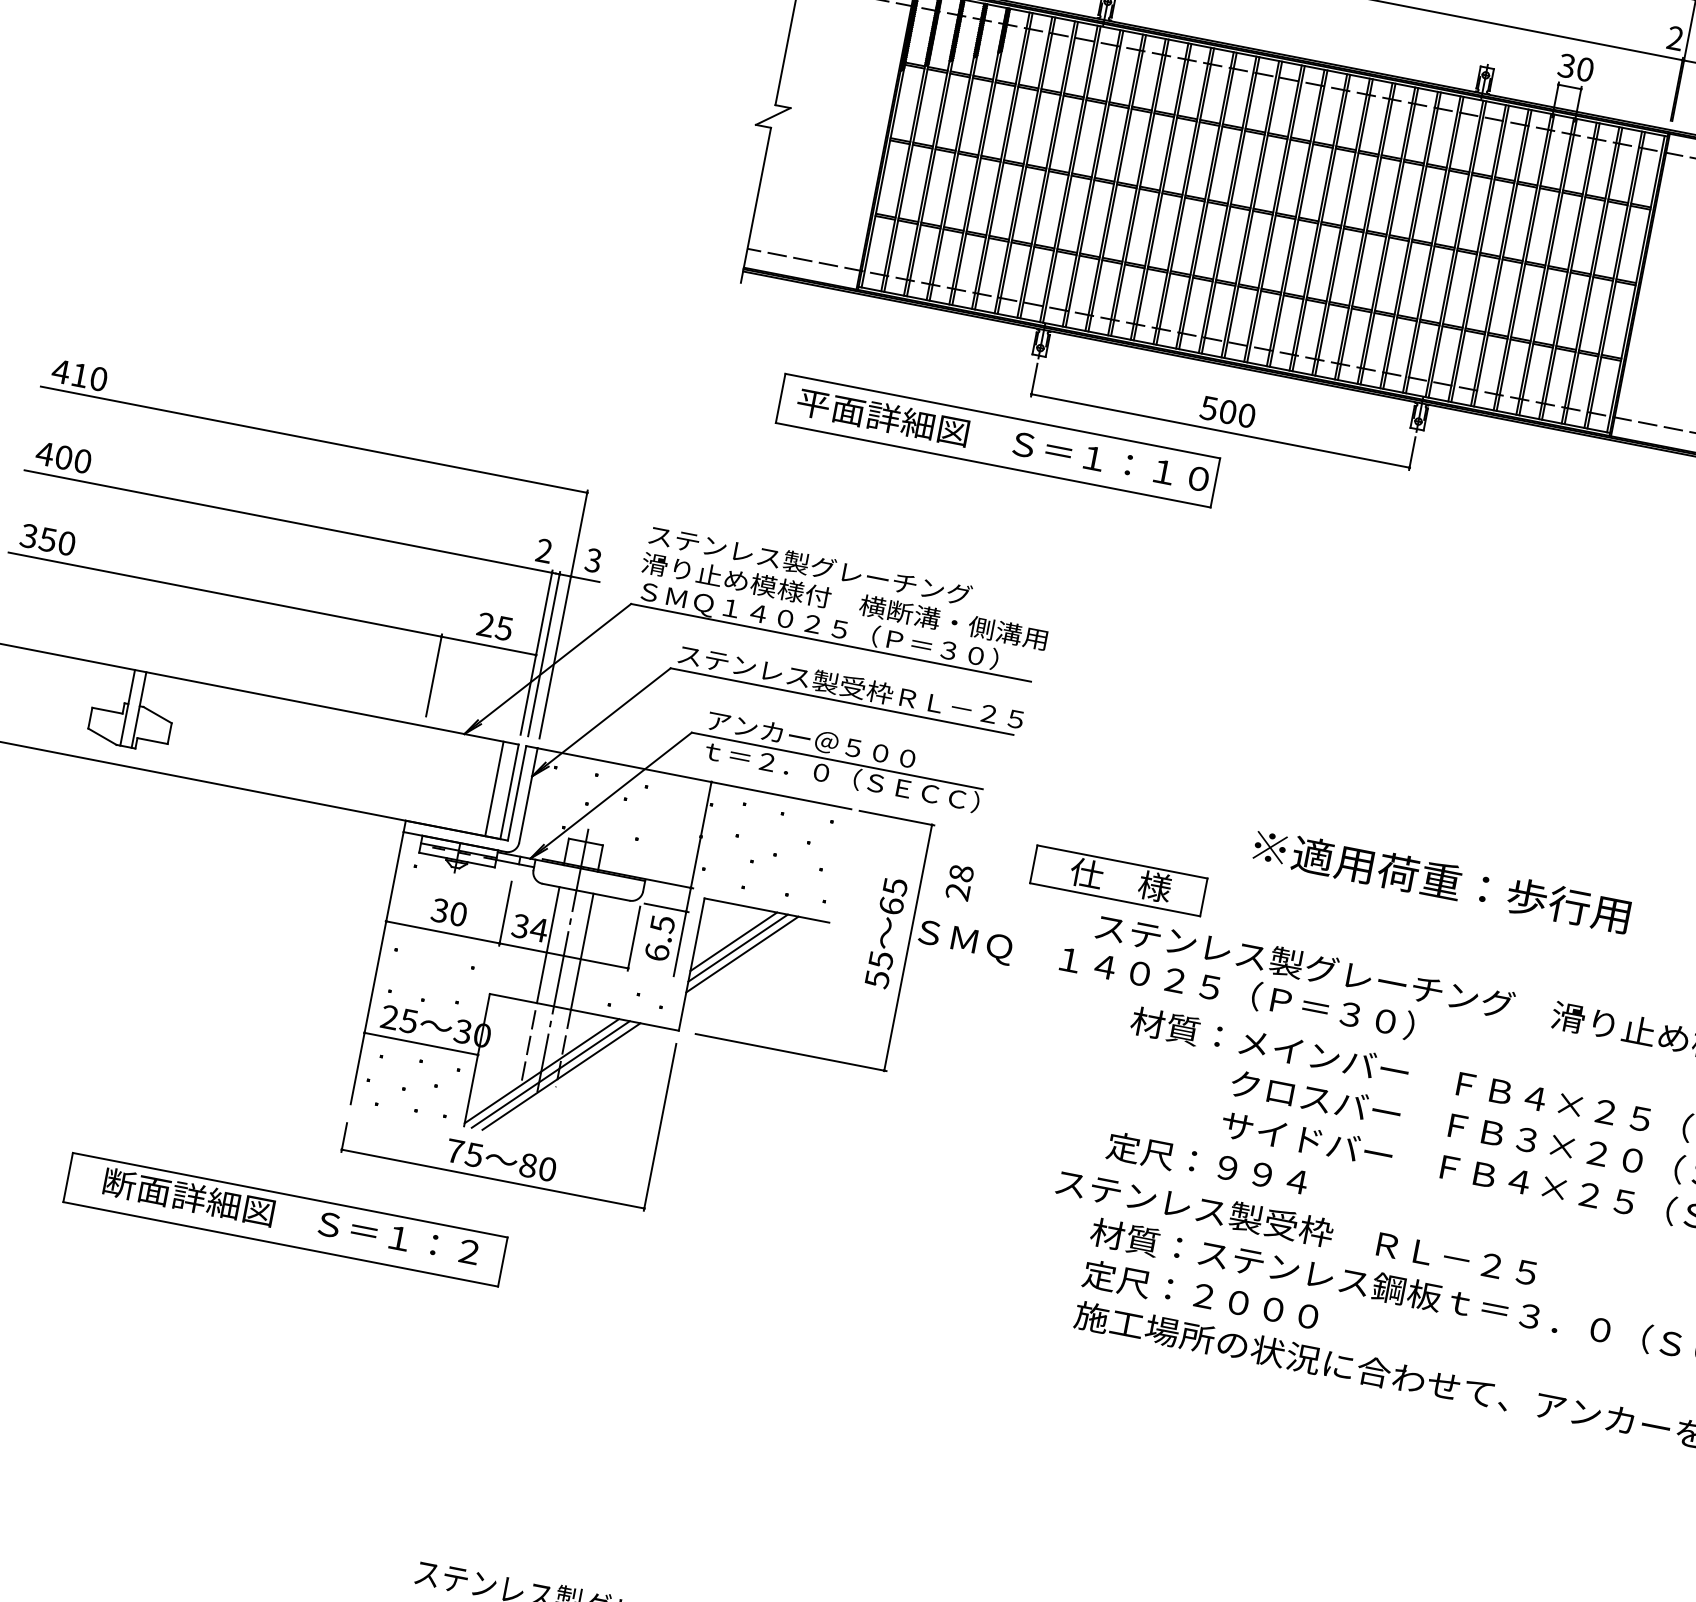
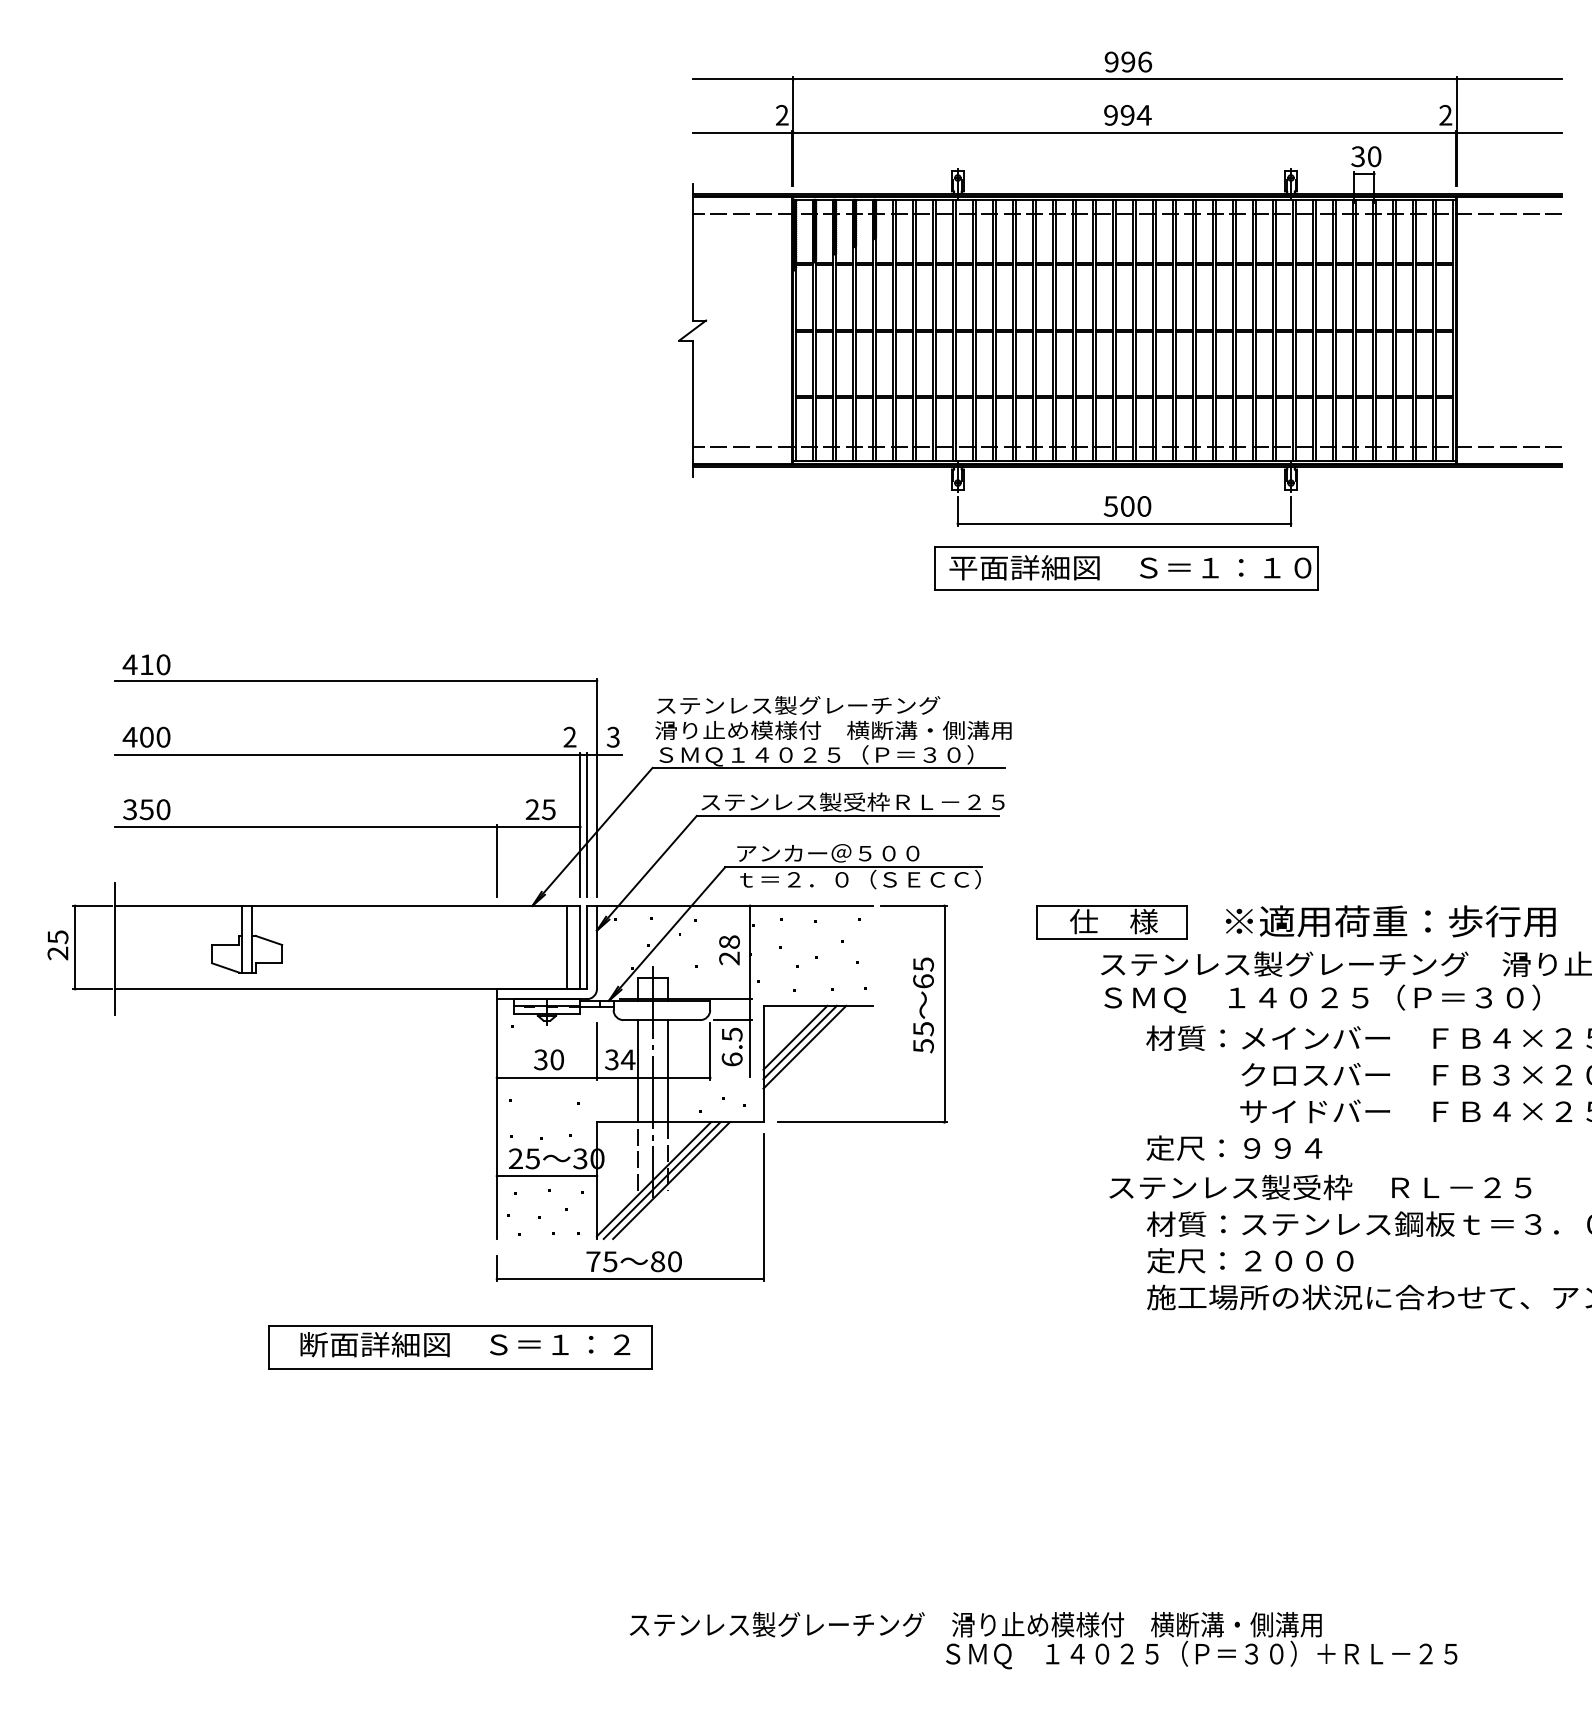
part: (998, 440) -> (1126, 568), moved
text: (1441, 881) -> (1390, 921), moved
text: (959, 882) -> (729, 950), moved
text: (1165, 979) -> (1321, 998), moved

